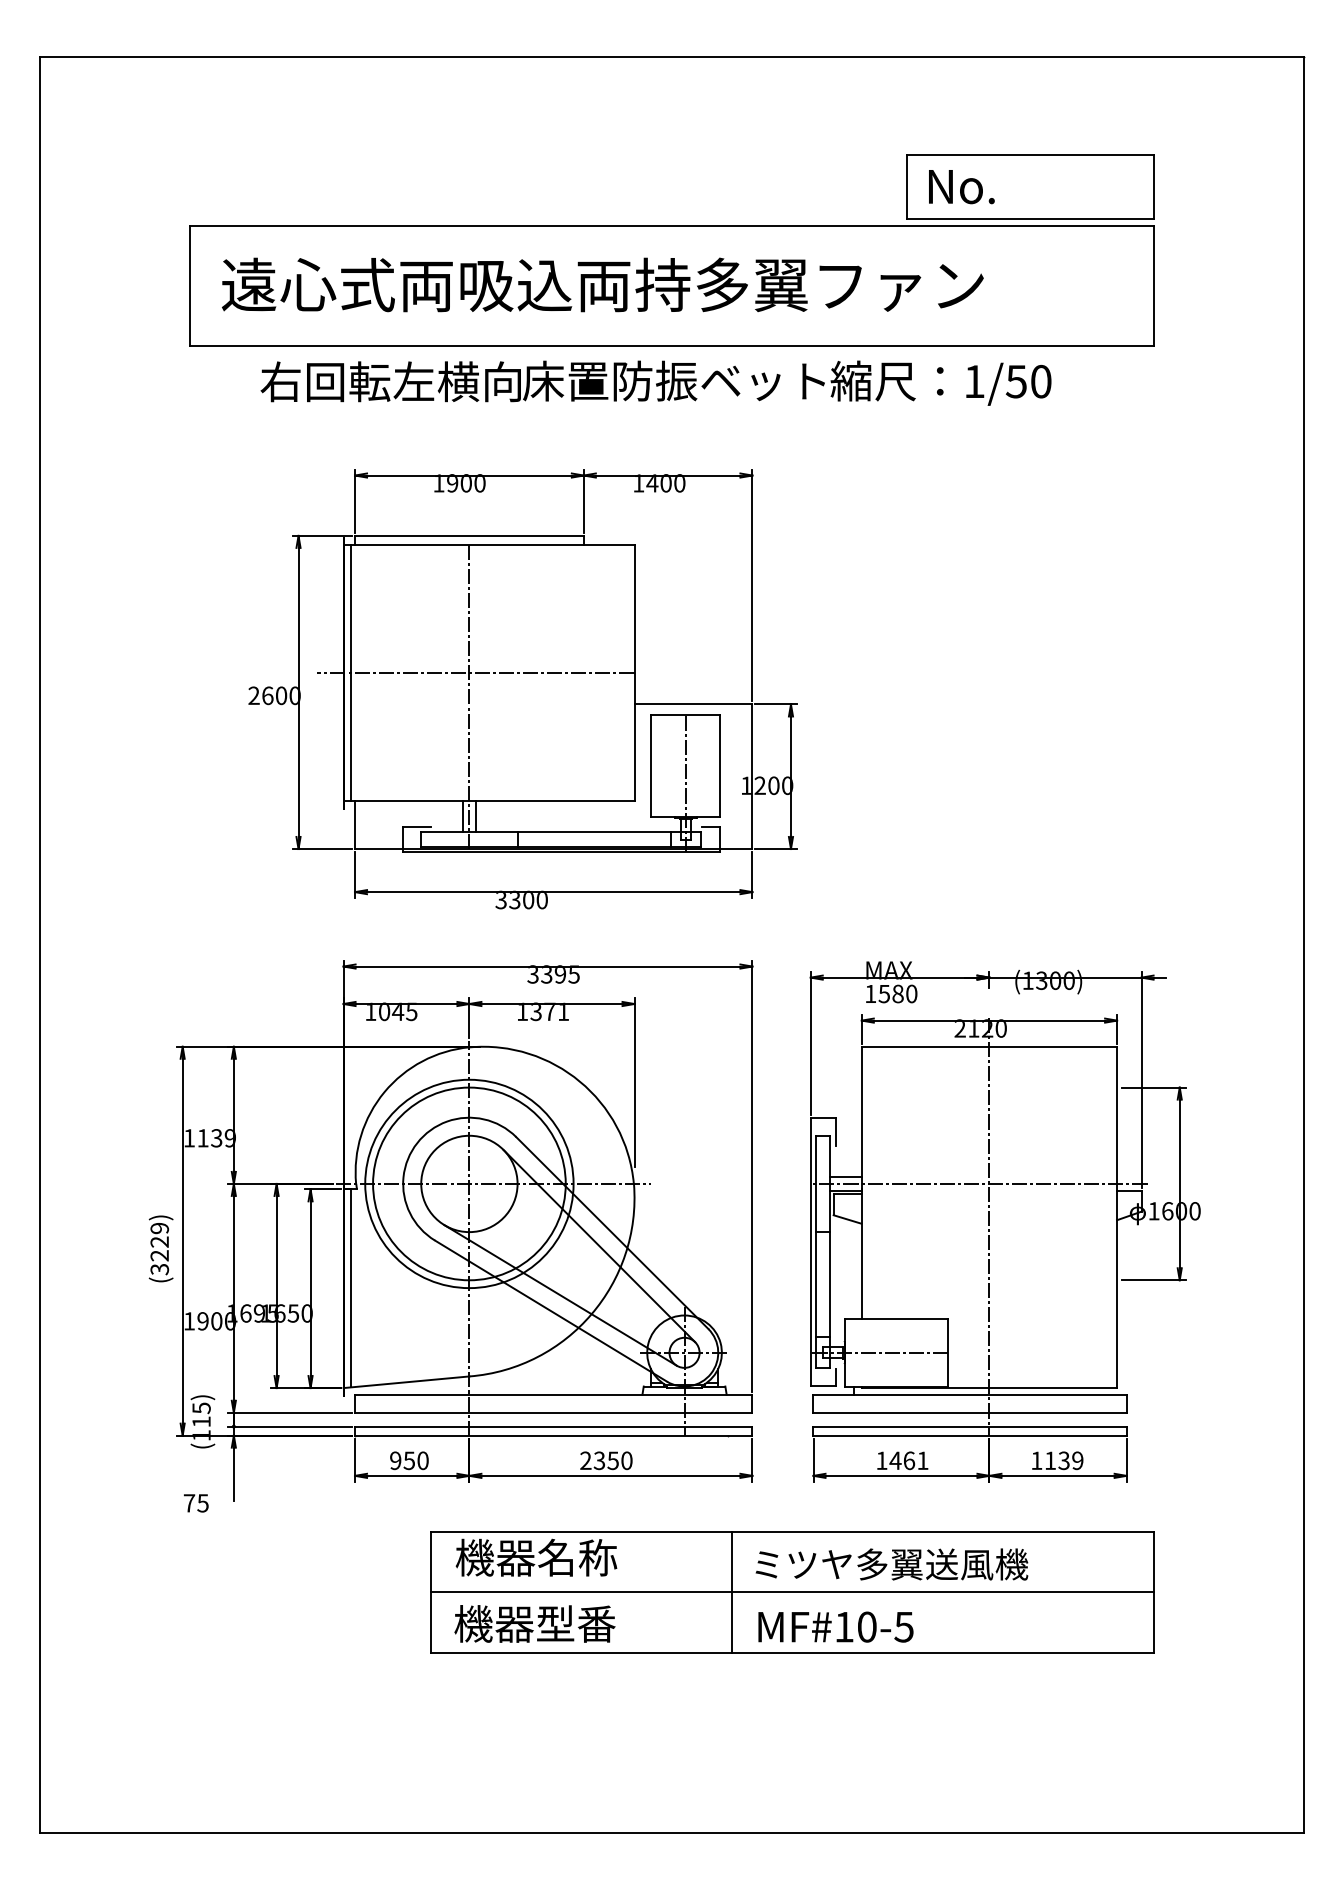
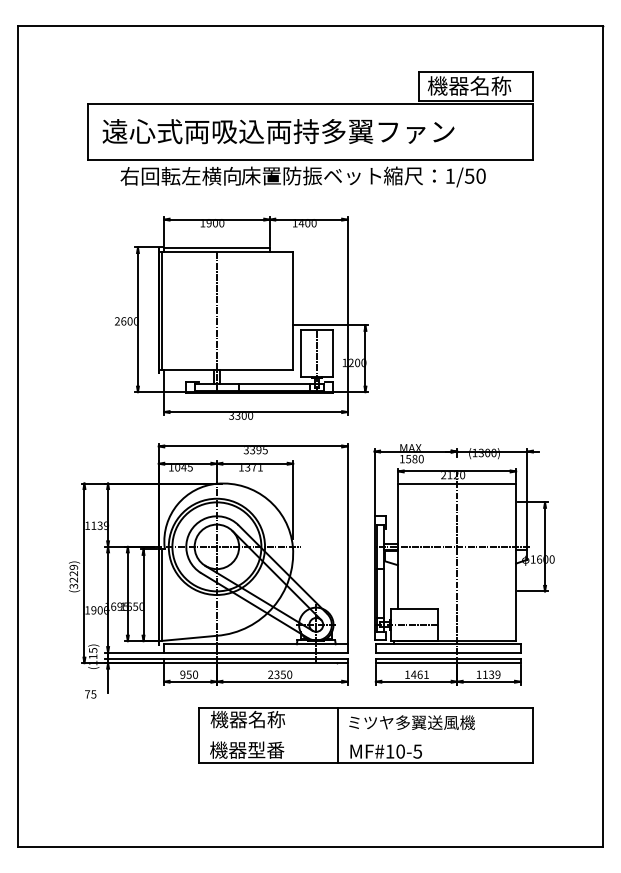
text: (1016, 185) -> (469, 85), No. -> 機器名称
line: (475, 672) -> (219, 310), removed
line: (793, 1592) -> (366, 735), removed

